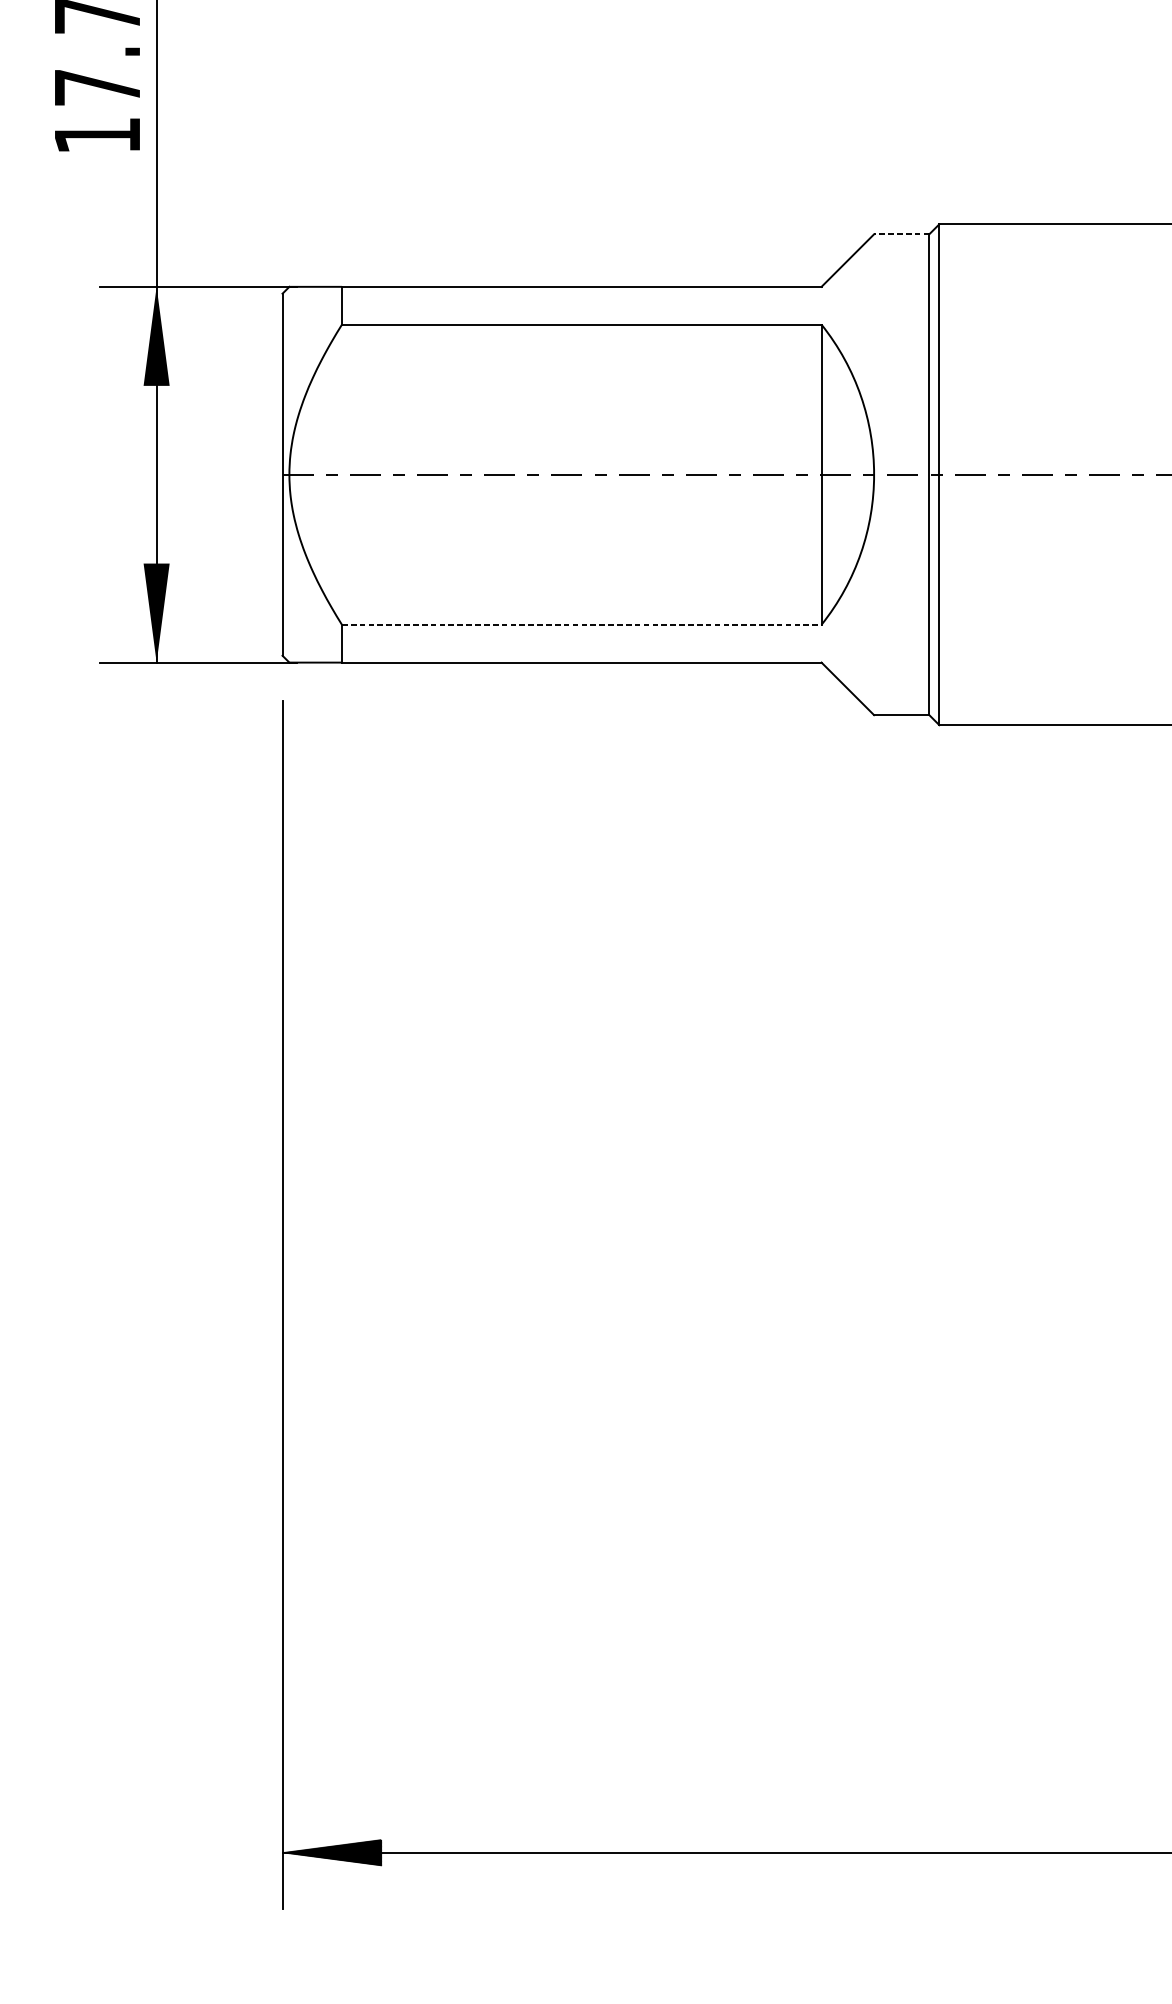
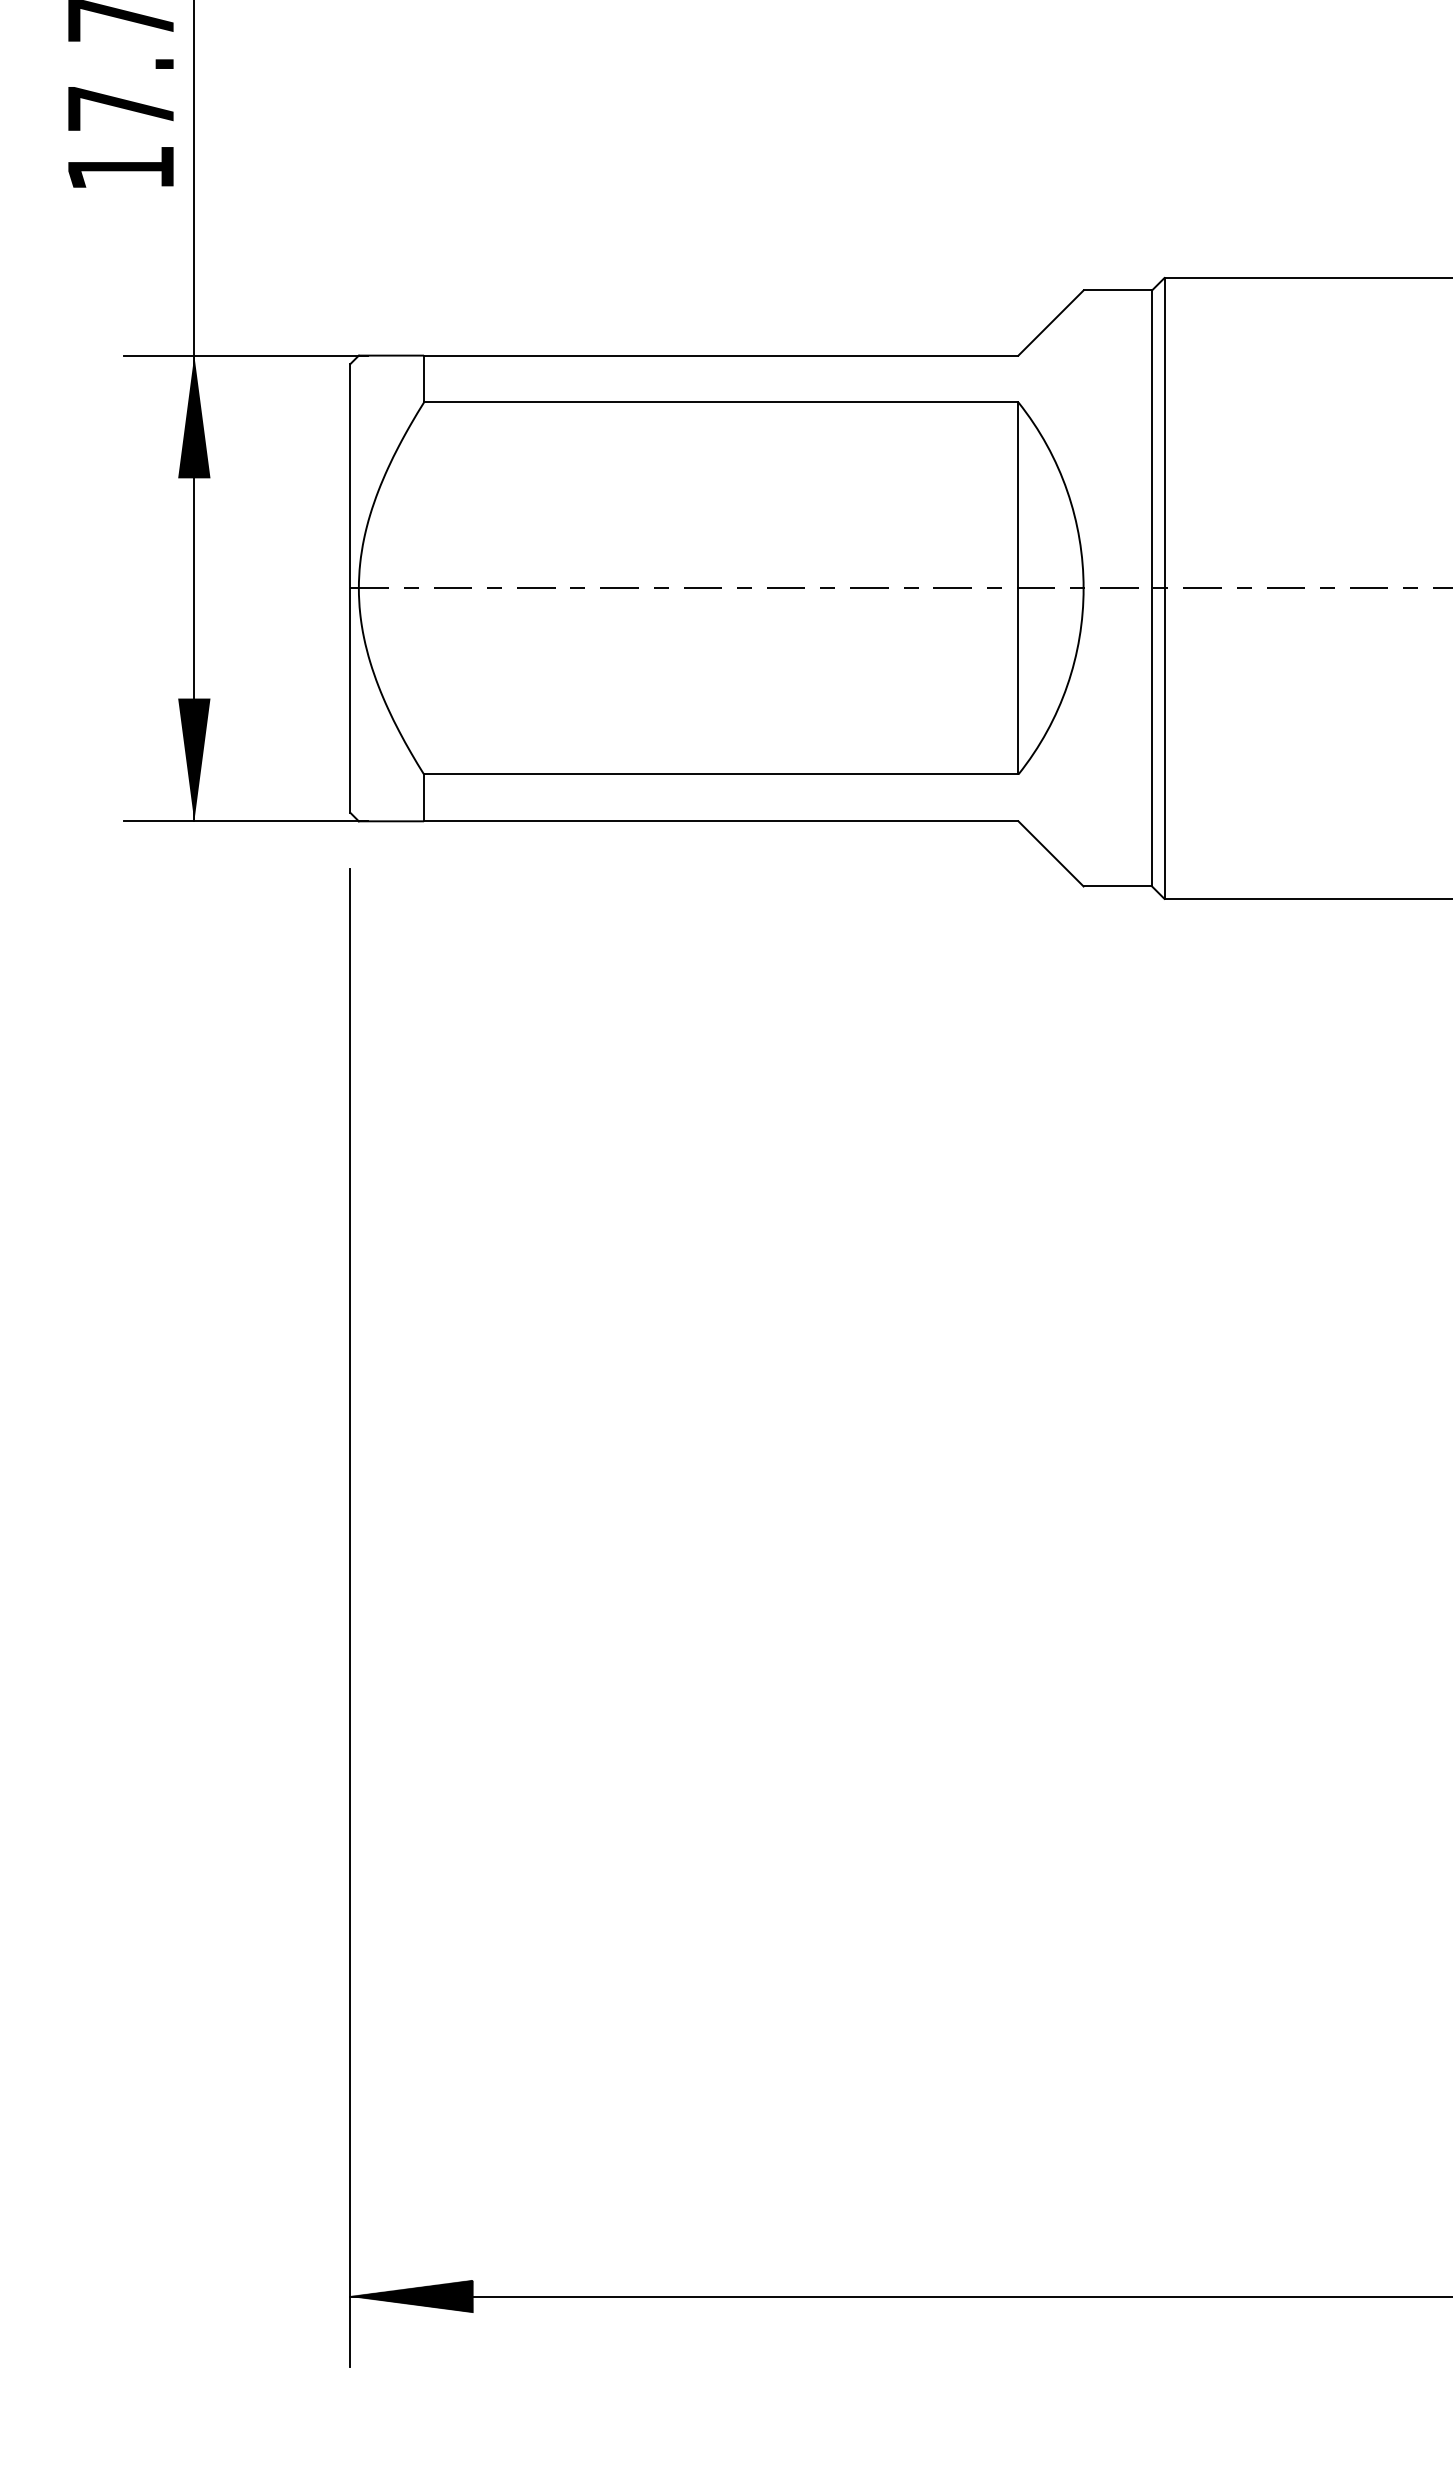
line: (901, 234) -> (1117, 290), dashed -> solid
line: (581, 624) -> (721, 774), dashed -> solid

